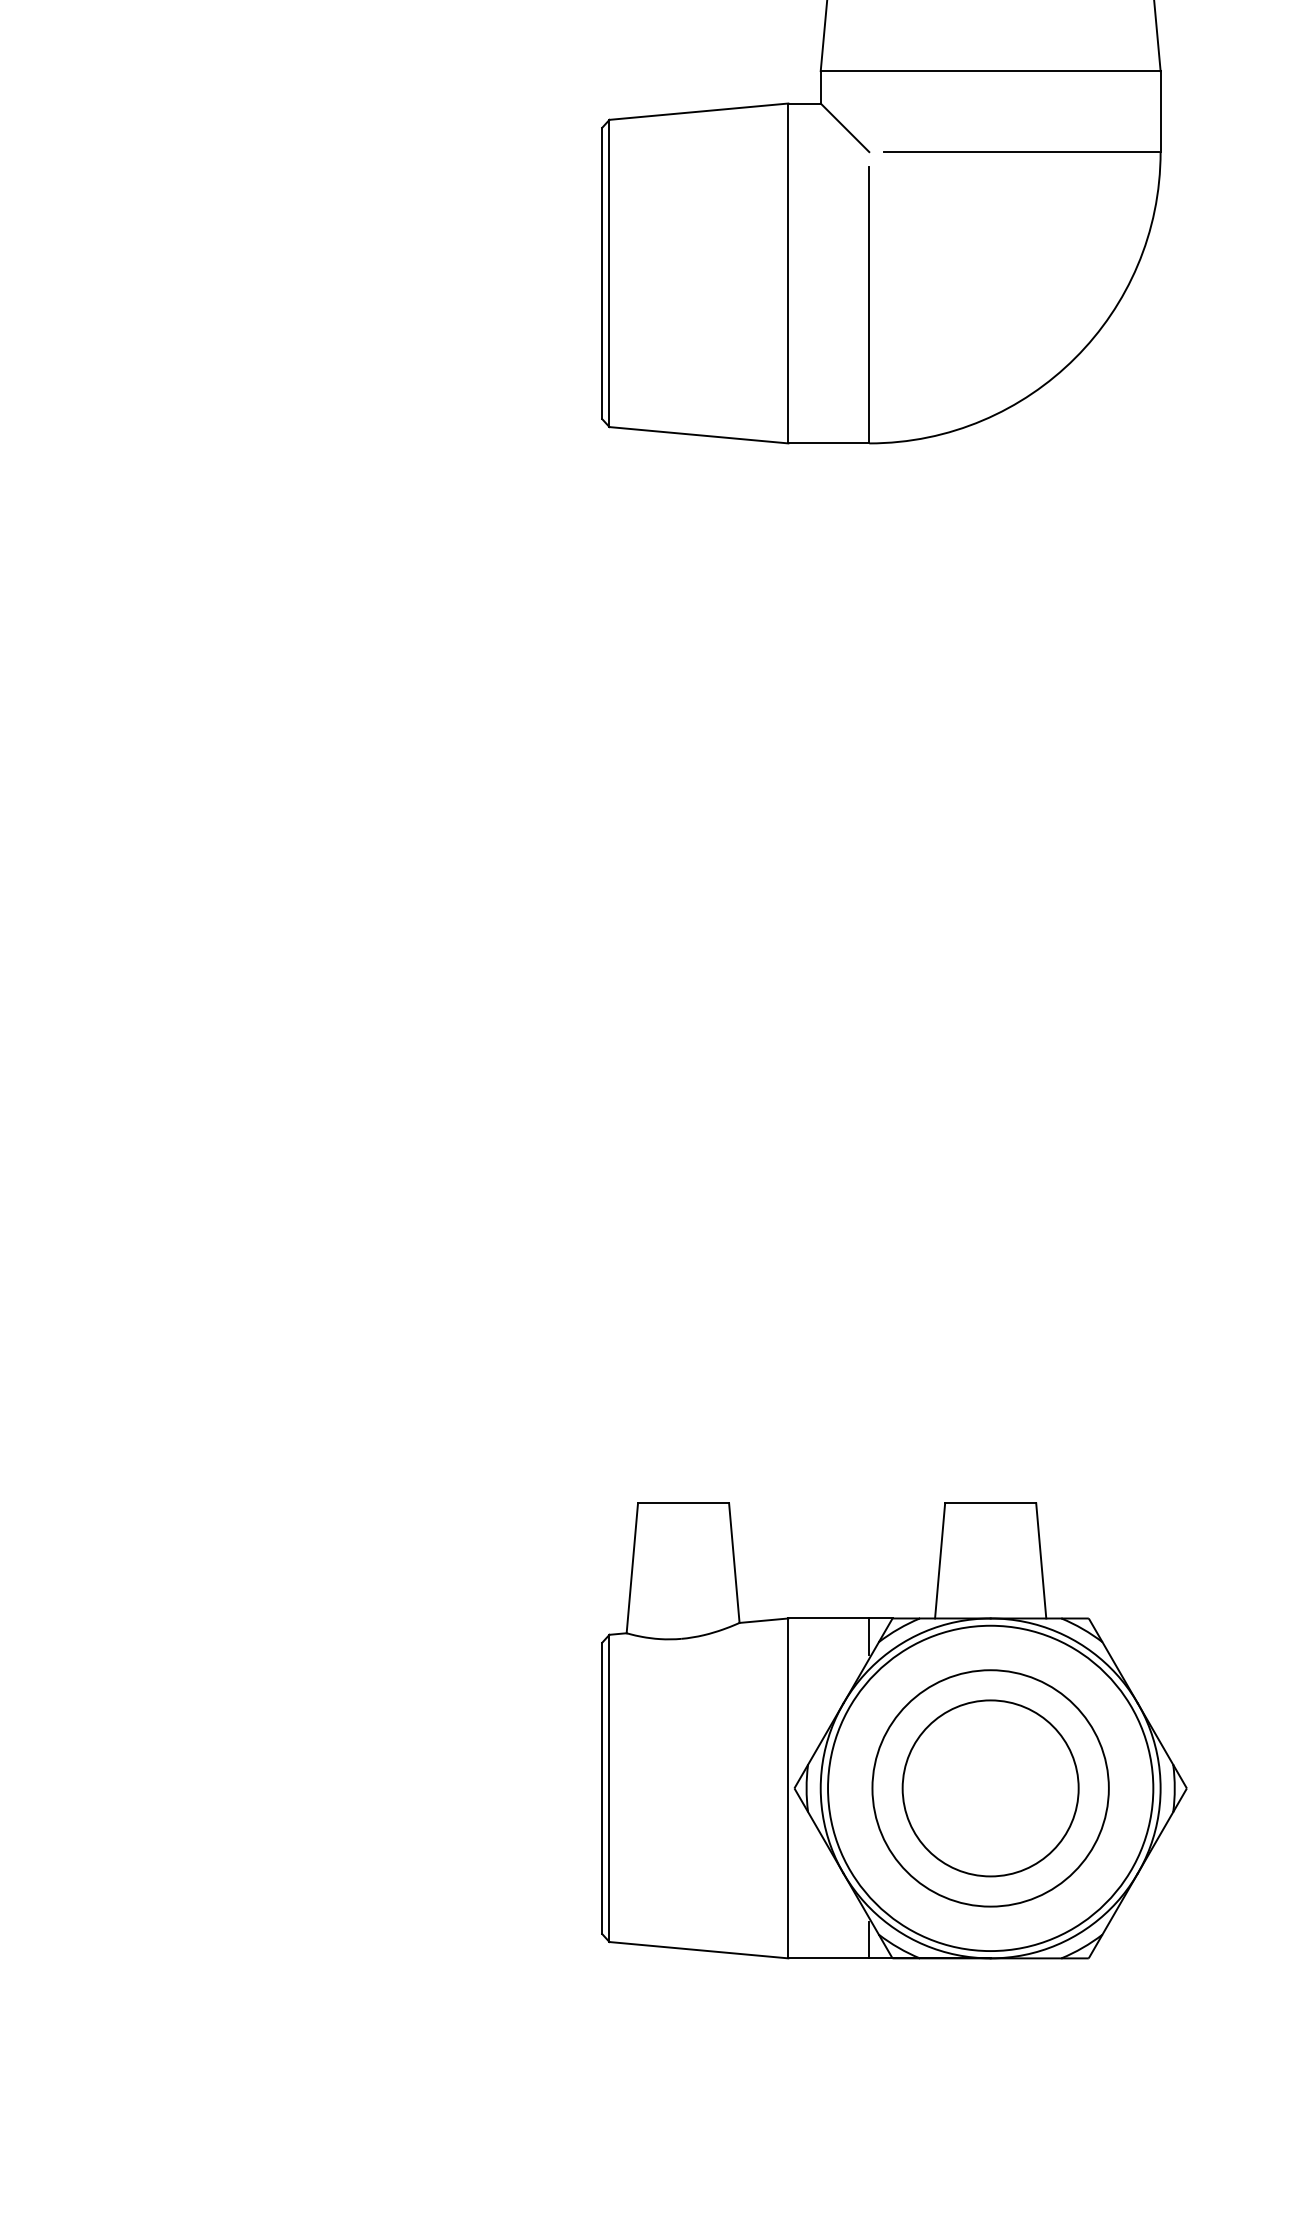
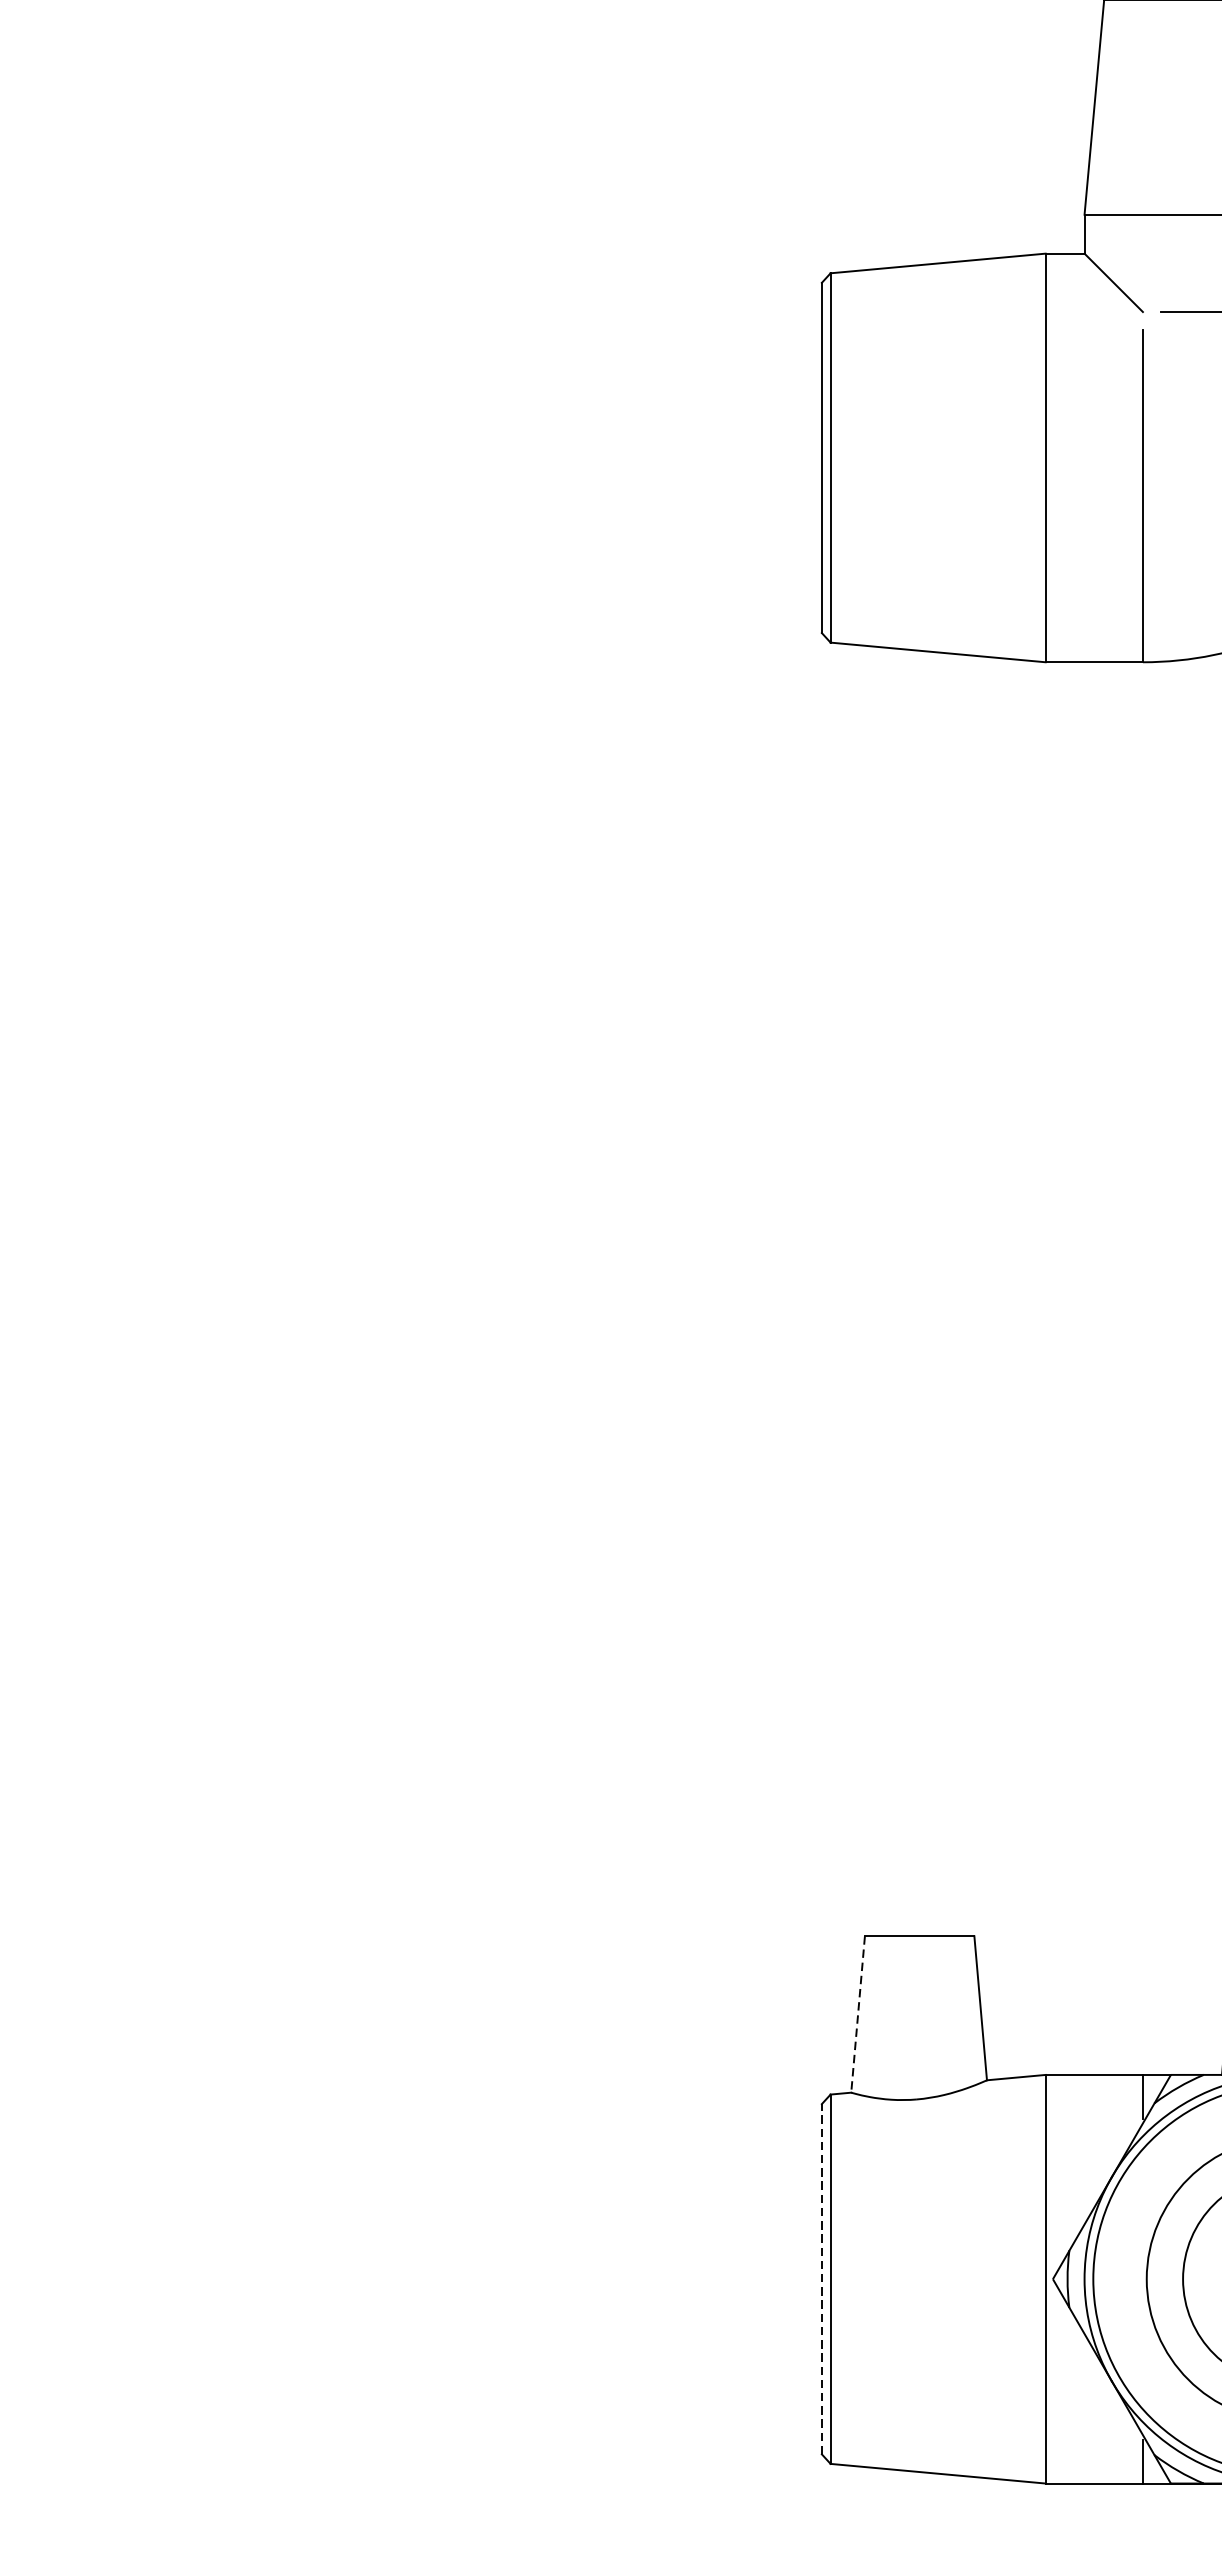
line: (632, 1568) -> (858, 2014), solid -> dashed
line: (602, 1788) -> (822, 2279), solid -> dashed

